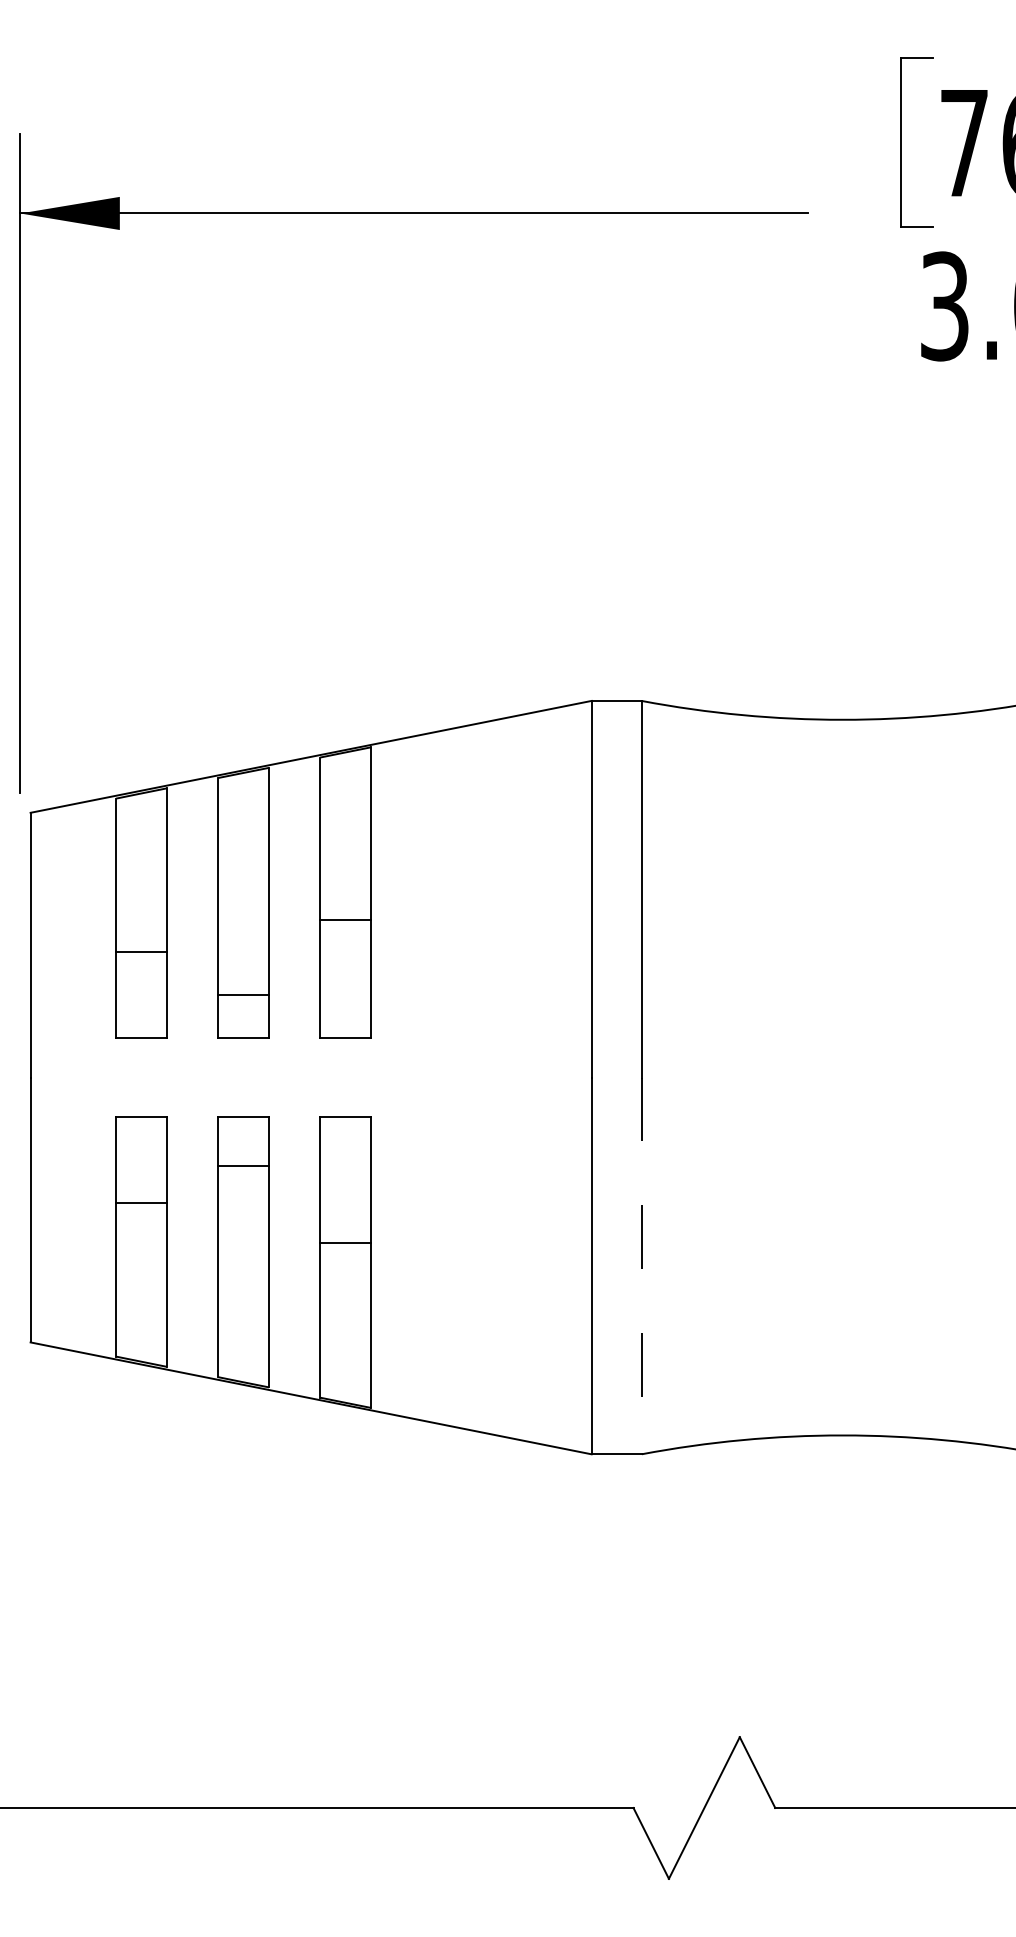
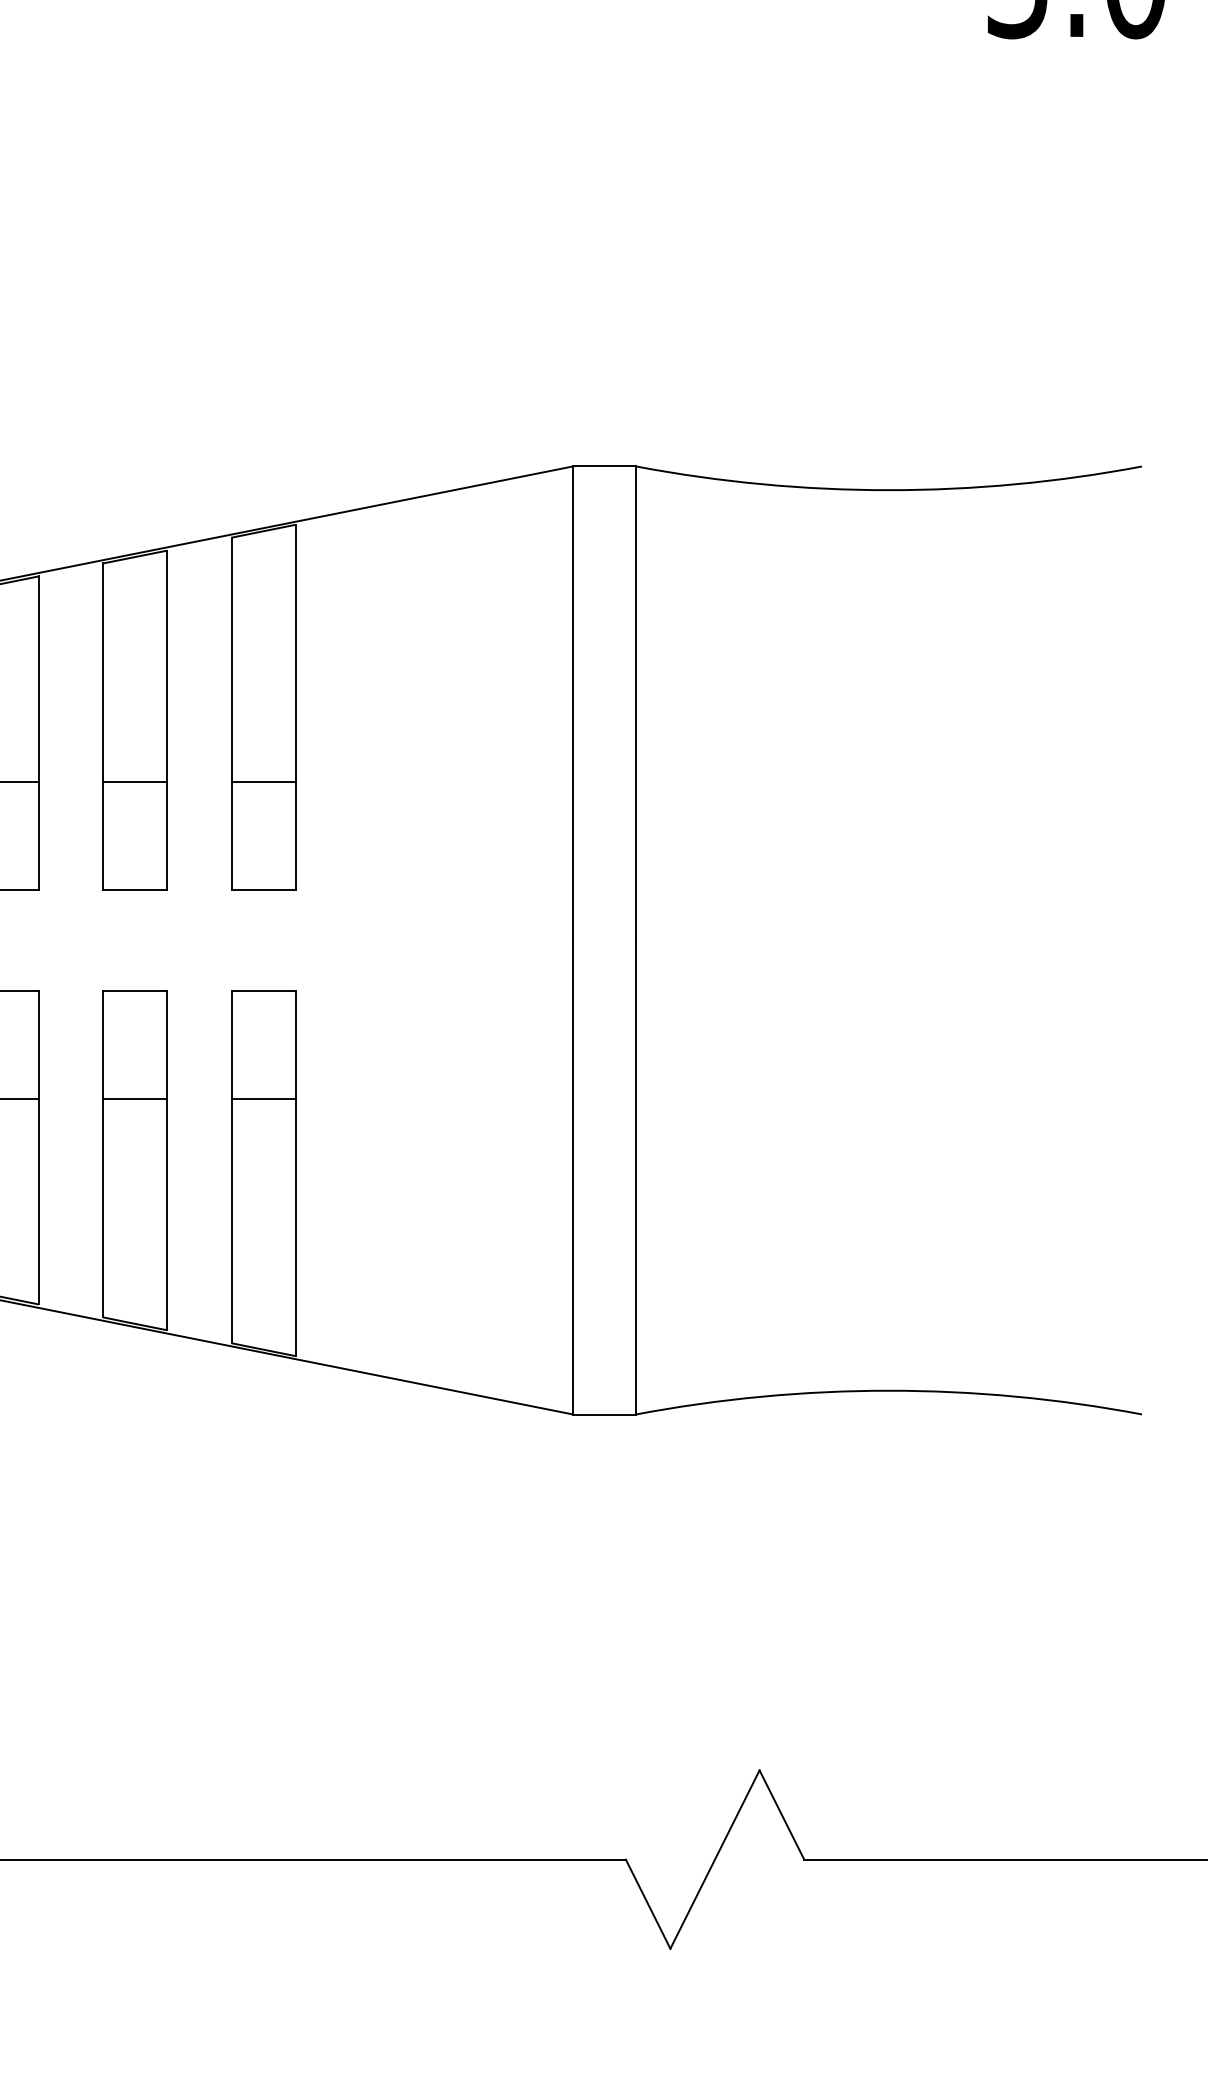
line: (345, 919) -> (263, 781), moved
line: (243, 994) -> (135, 781), moved
line: (243, 1166) -> (135, 1098), moved
line: (345, 1243) -> (263, 1098), moved
line: (641, 1266) -> (635, 1178), dashed -> solid

